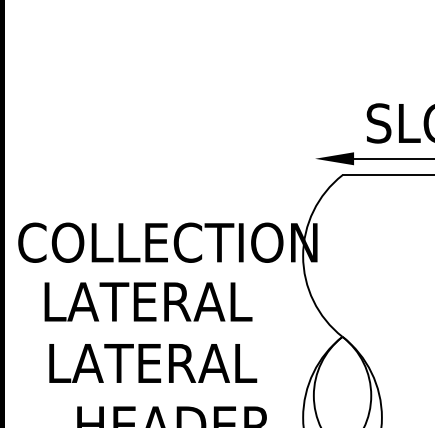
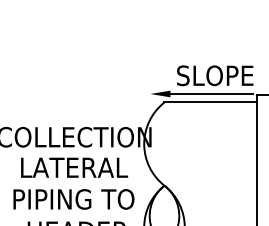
text: (148, 301) -> (74, 167), moved
text: (169, 363) -> (75, 199), LATERAL -> PIPING TO

